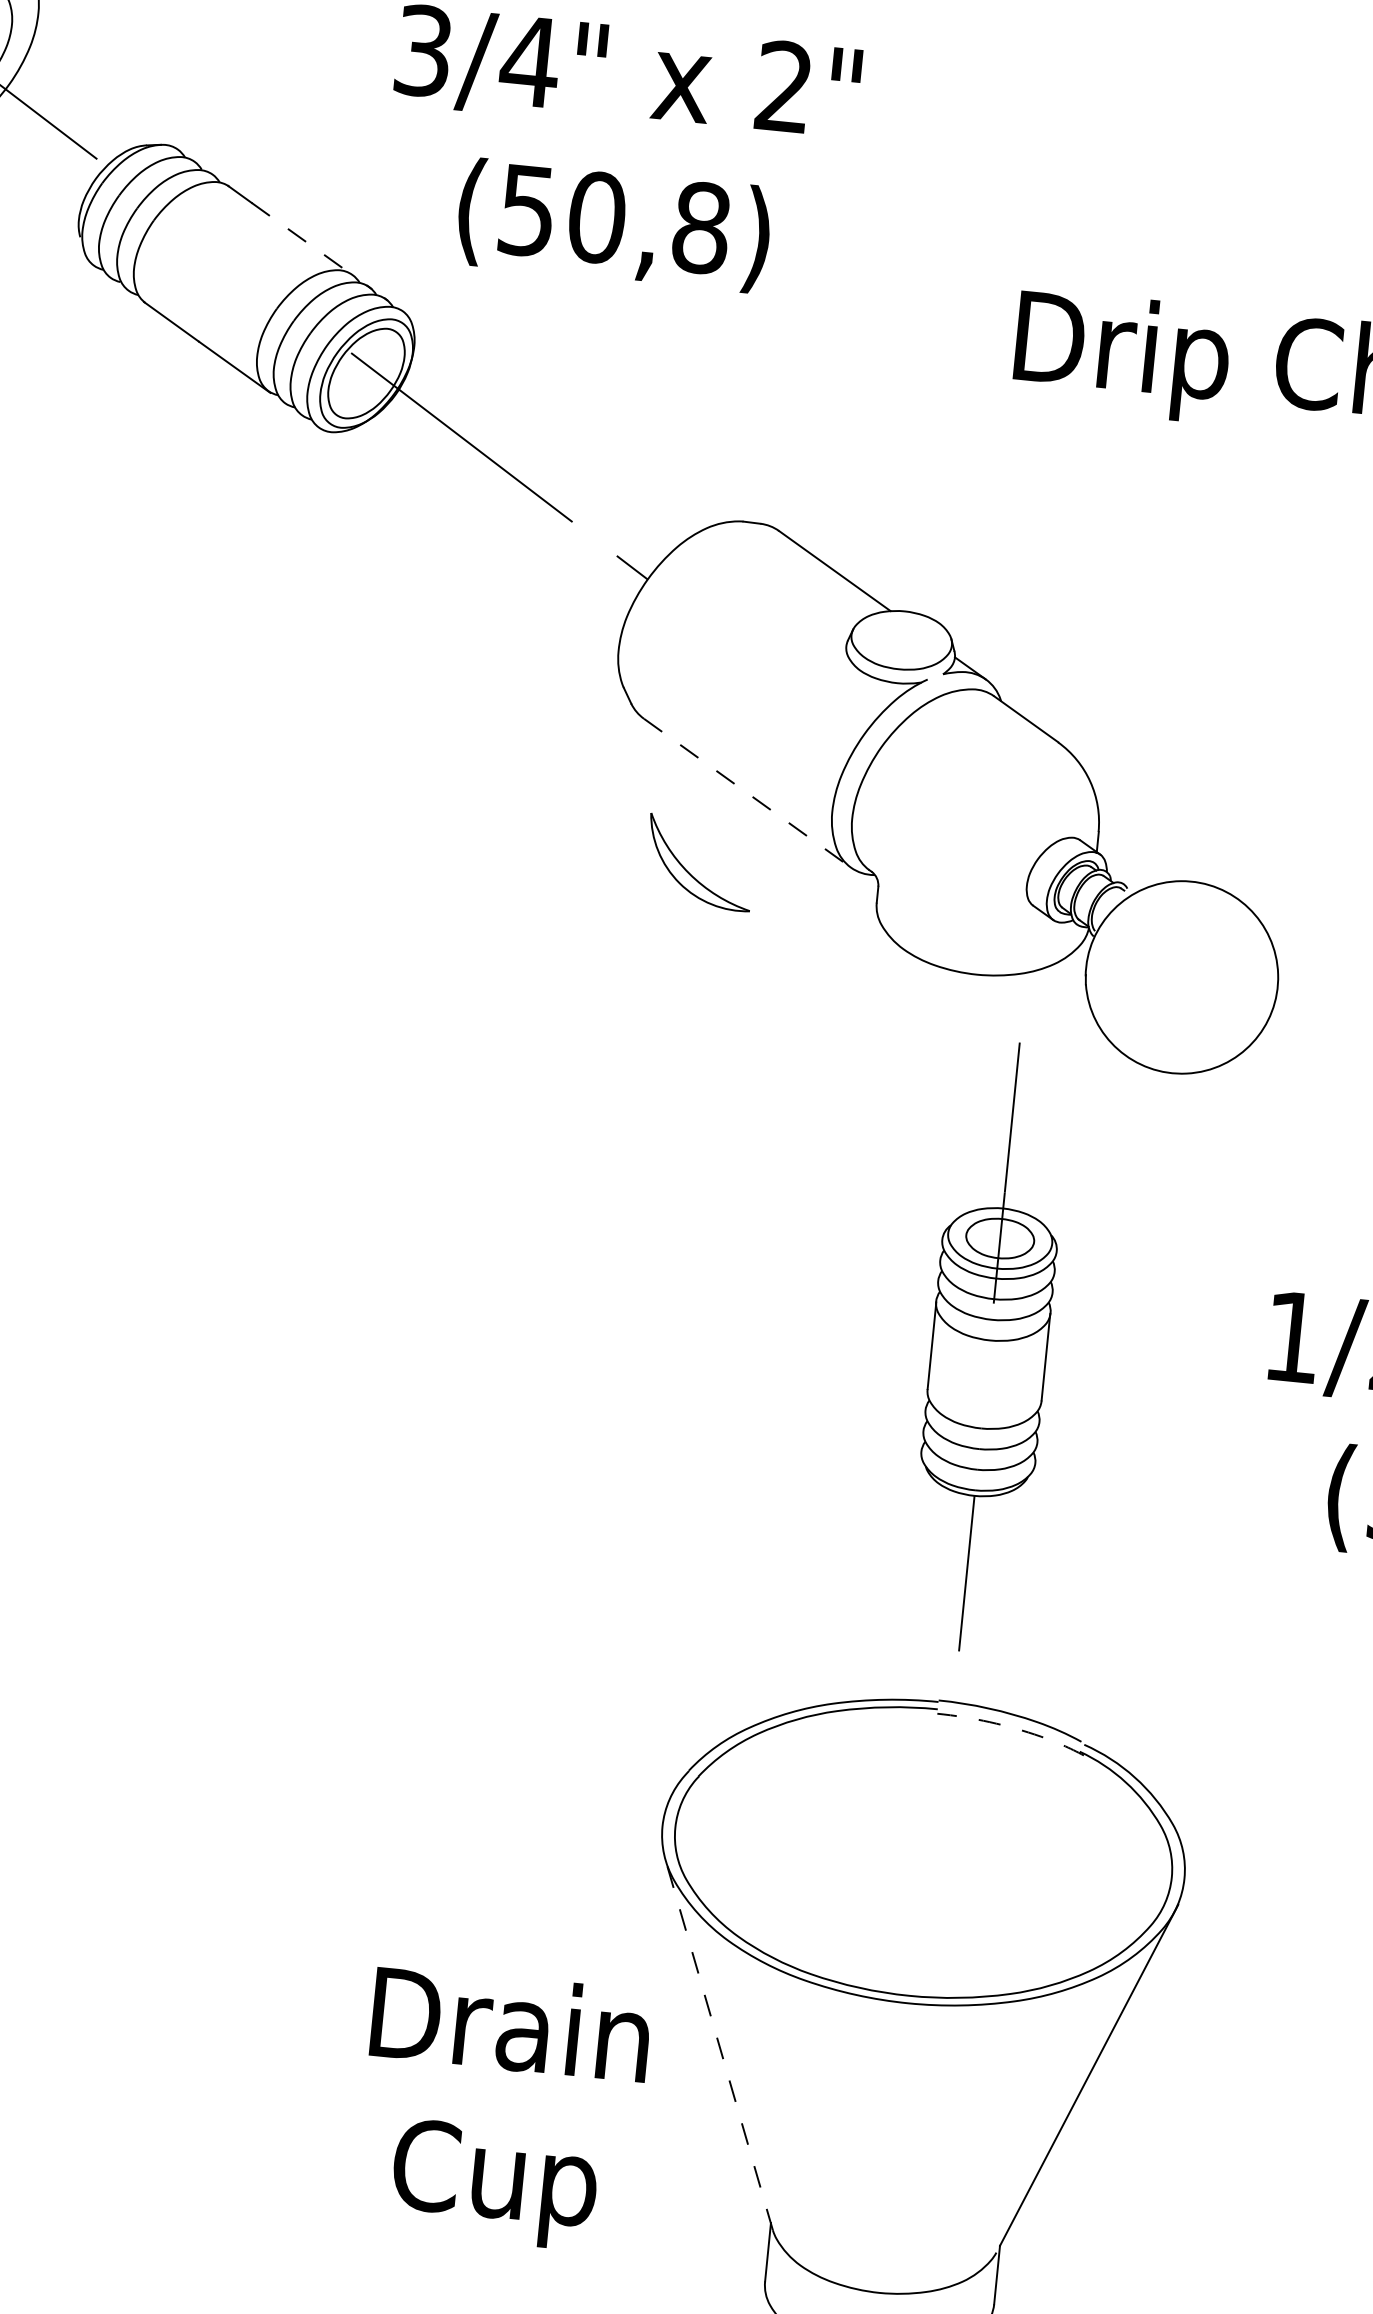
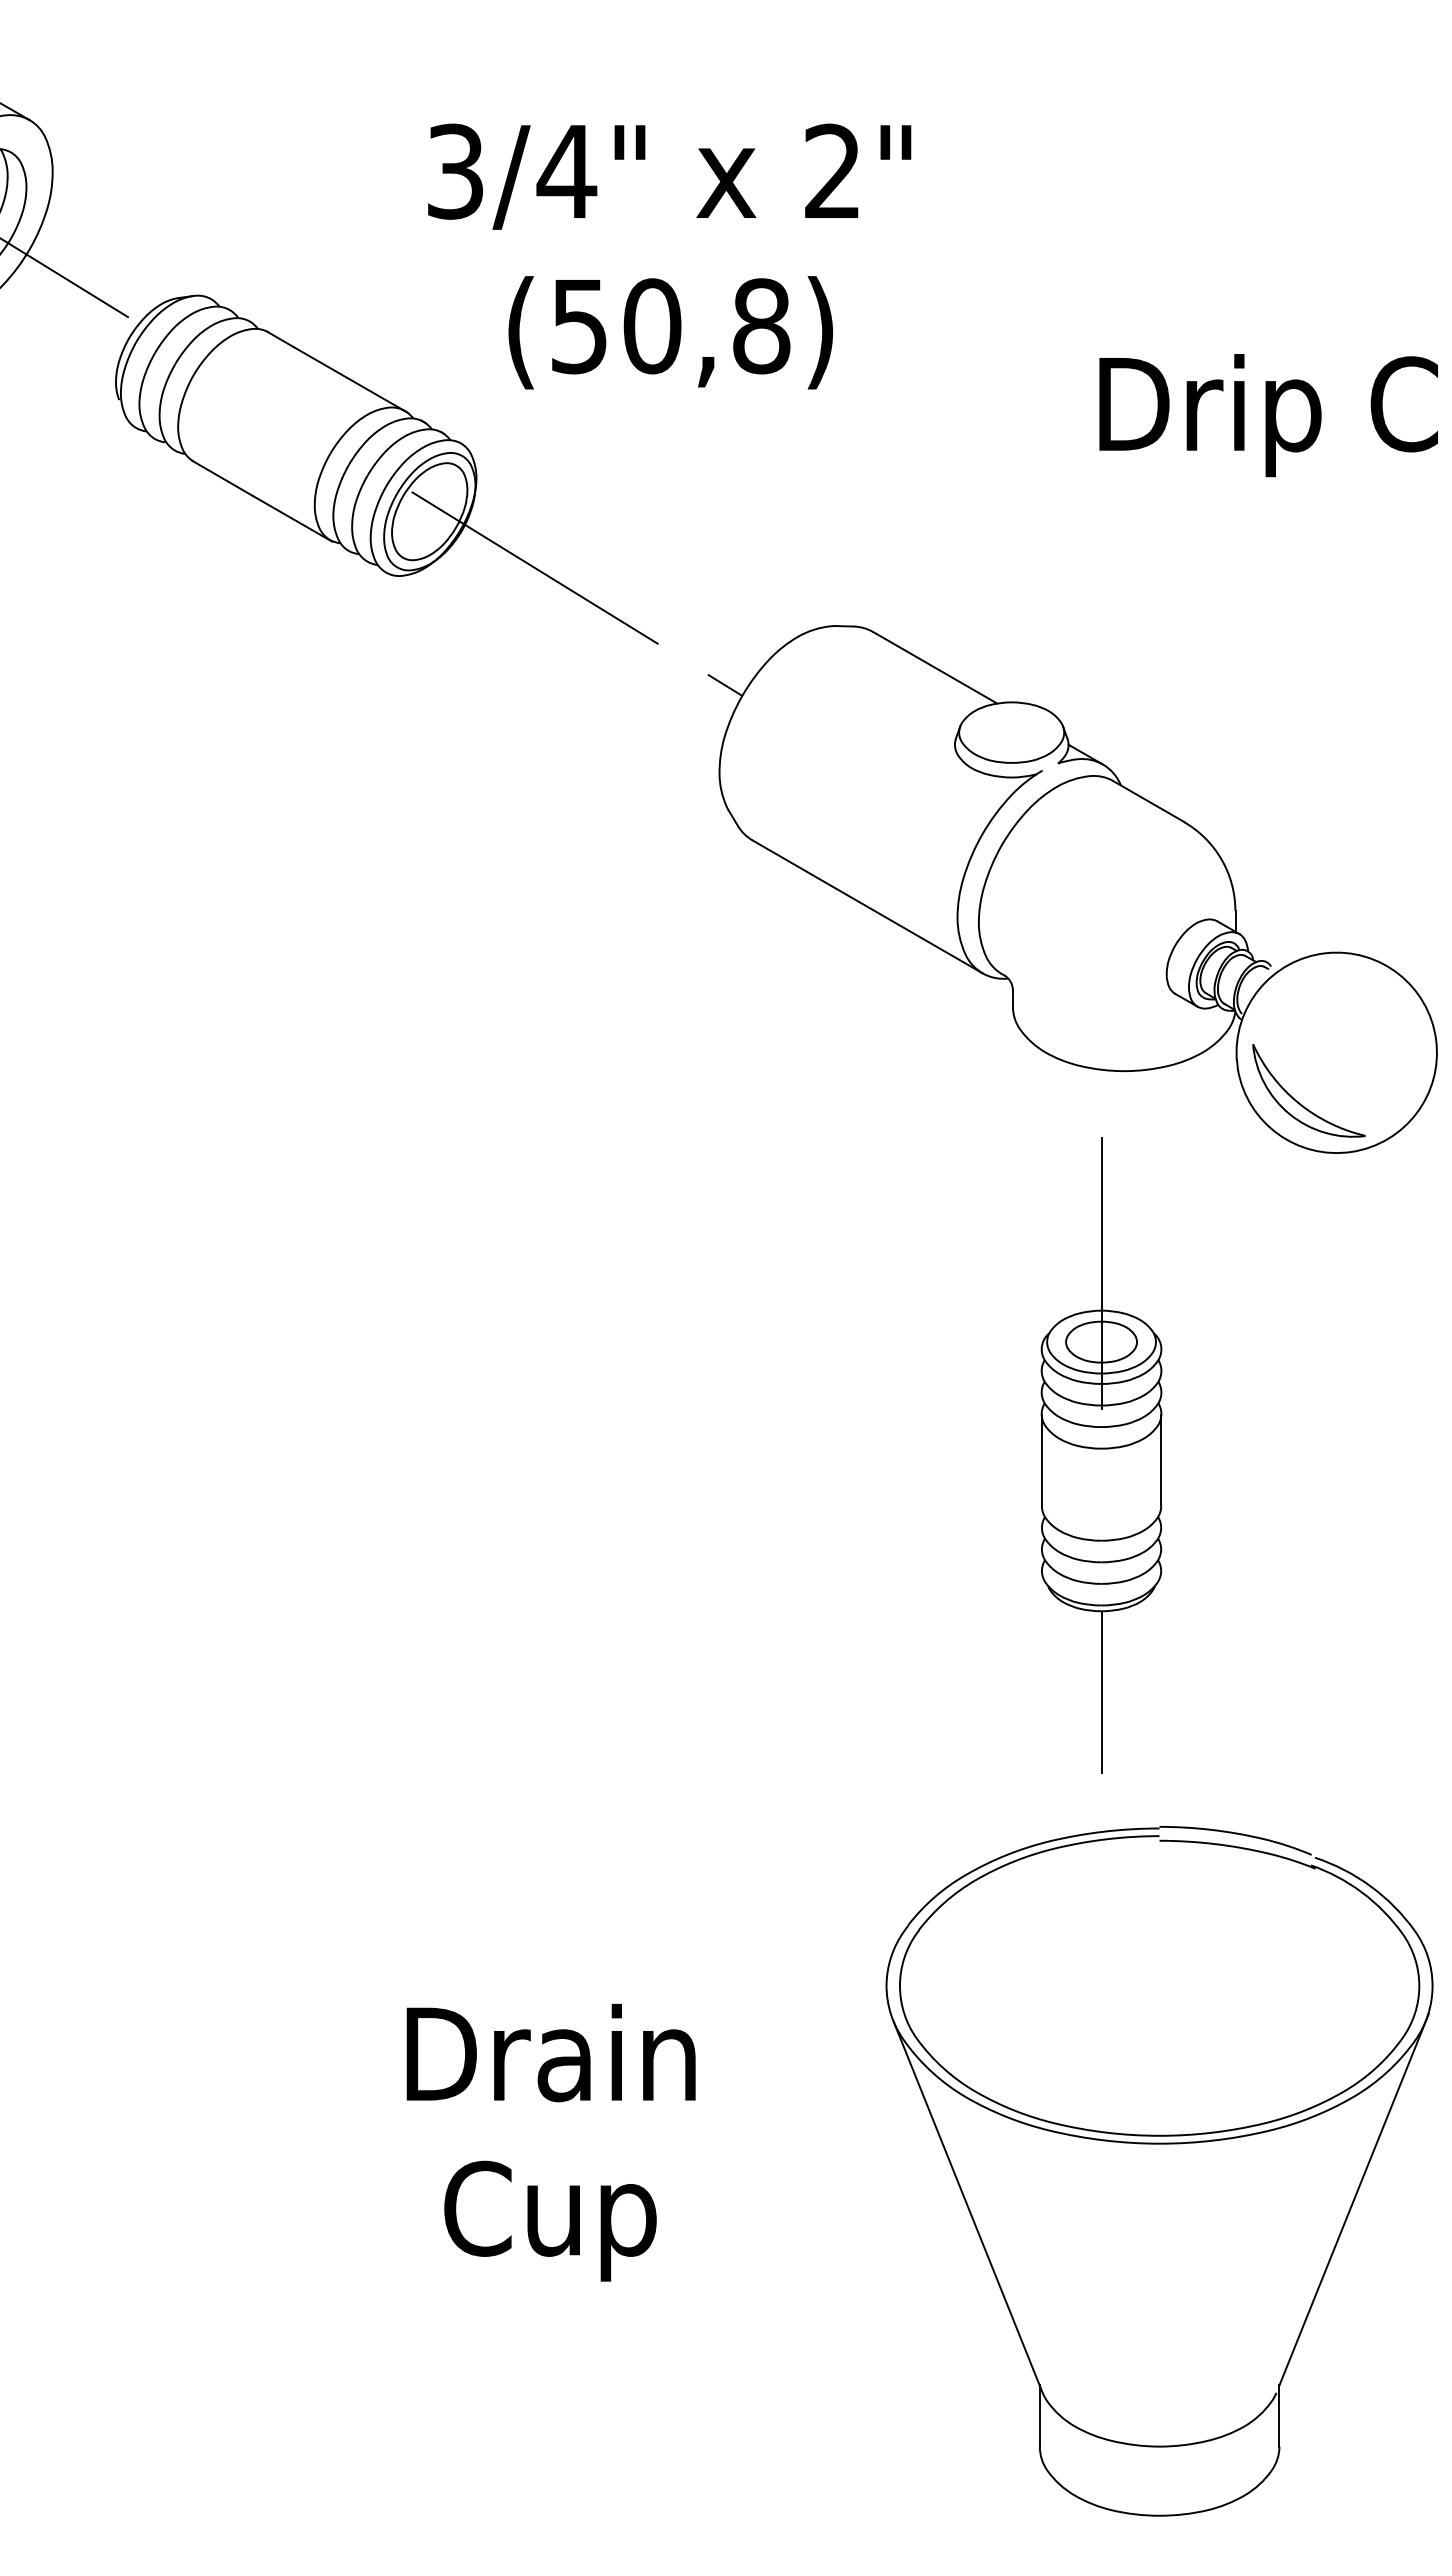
line: (304, 240) -> (351, 380), dashed -> solid
line: (747, 792) -> (867, 906), dashed -> solid
part: (688, 870) -> (1297, 1100), moved
part: (989, 1346) -> (1101, 1455), moved
line: (1015, 1727) -> (1241, 1847), dashed -> solid
line: (718, 2045) -> (967, 2206), dashed -> solid
text: (501, 2109) -> (550, 2142), moved

